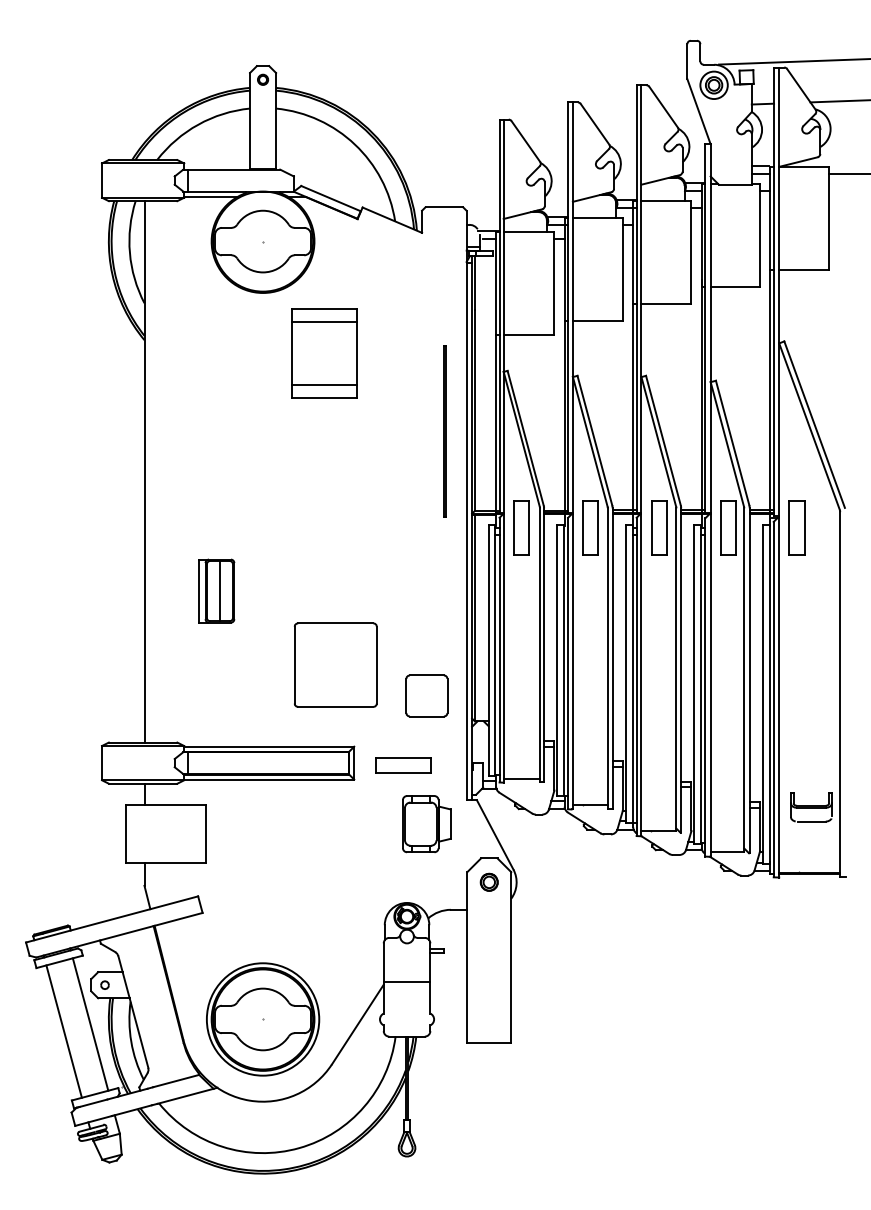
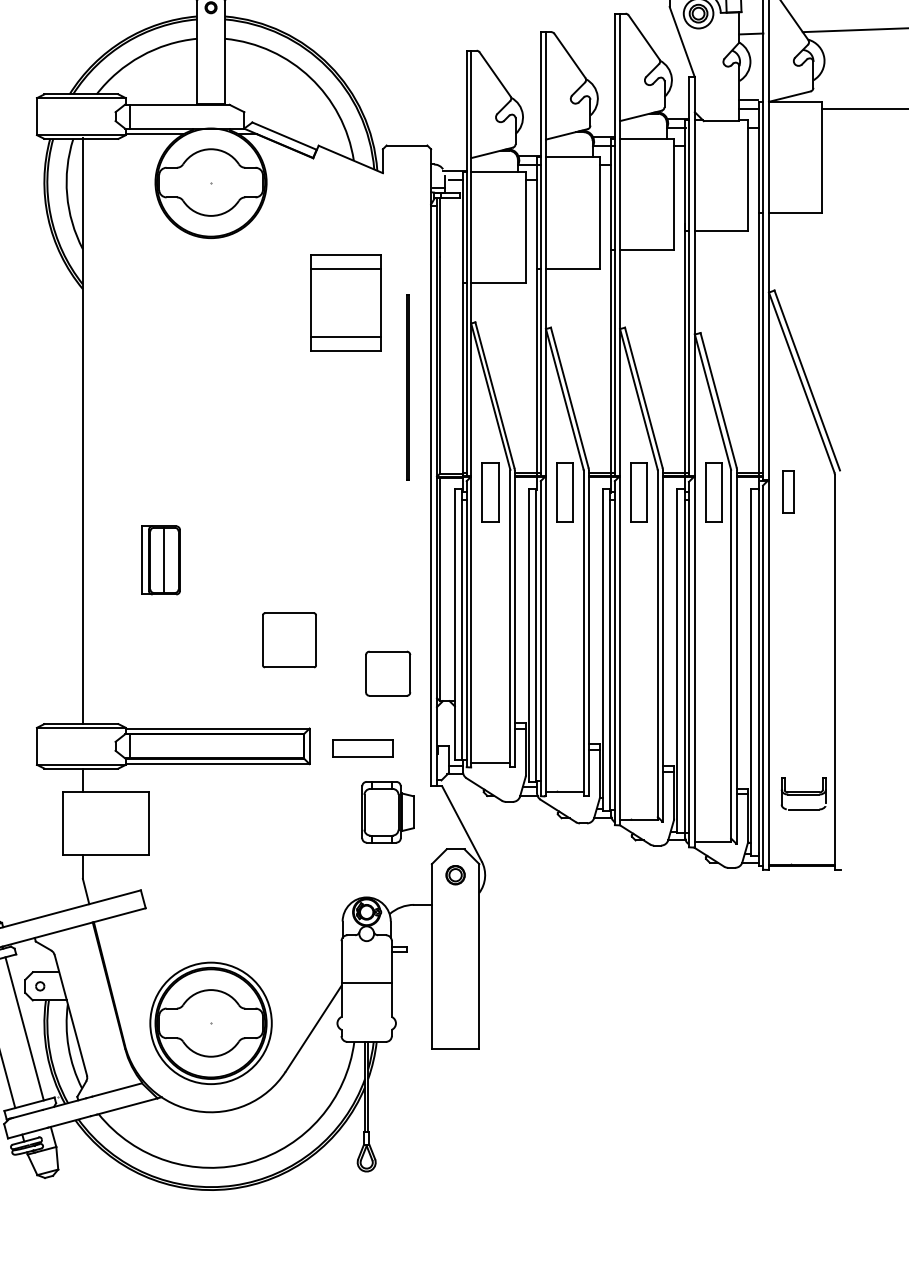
part: (324, 353) -> (345, 303), moved
part: (796, 527) -> (787, 491), size x0.7
part: (335, 664) -> (289, 639), size x0.6

